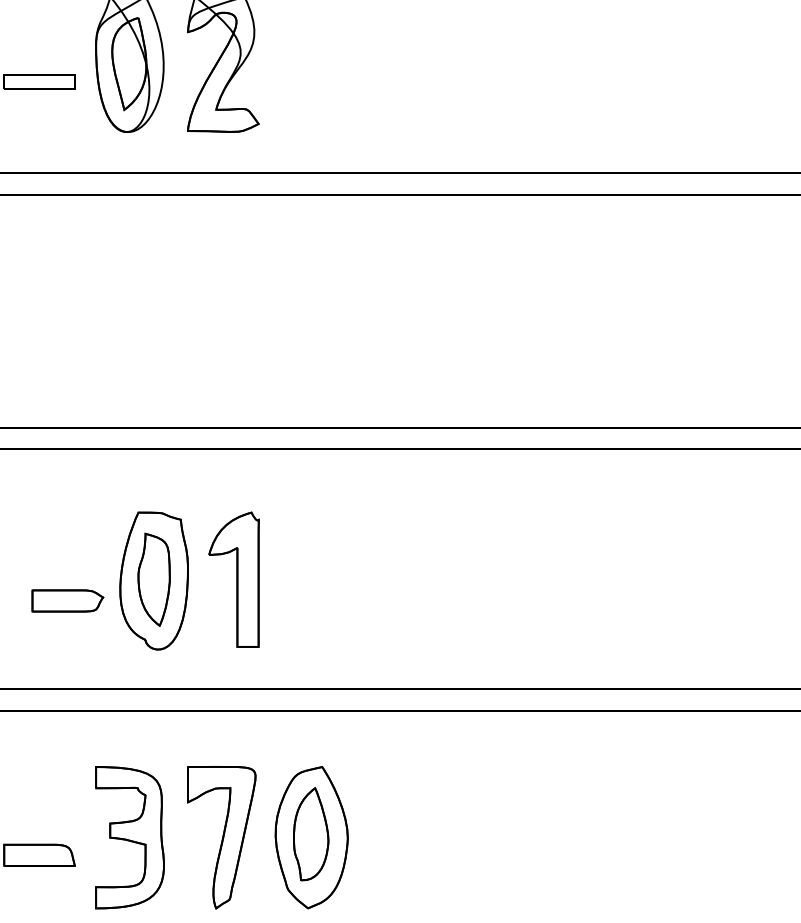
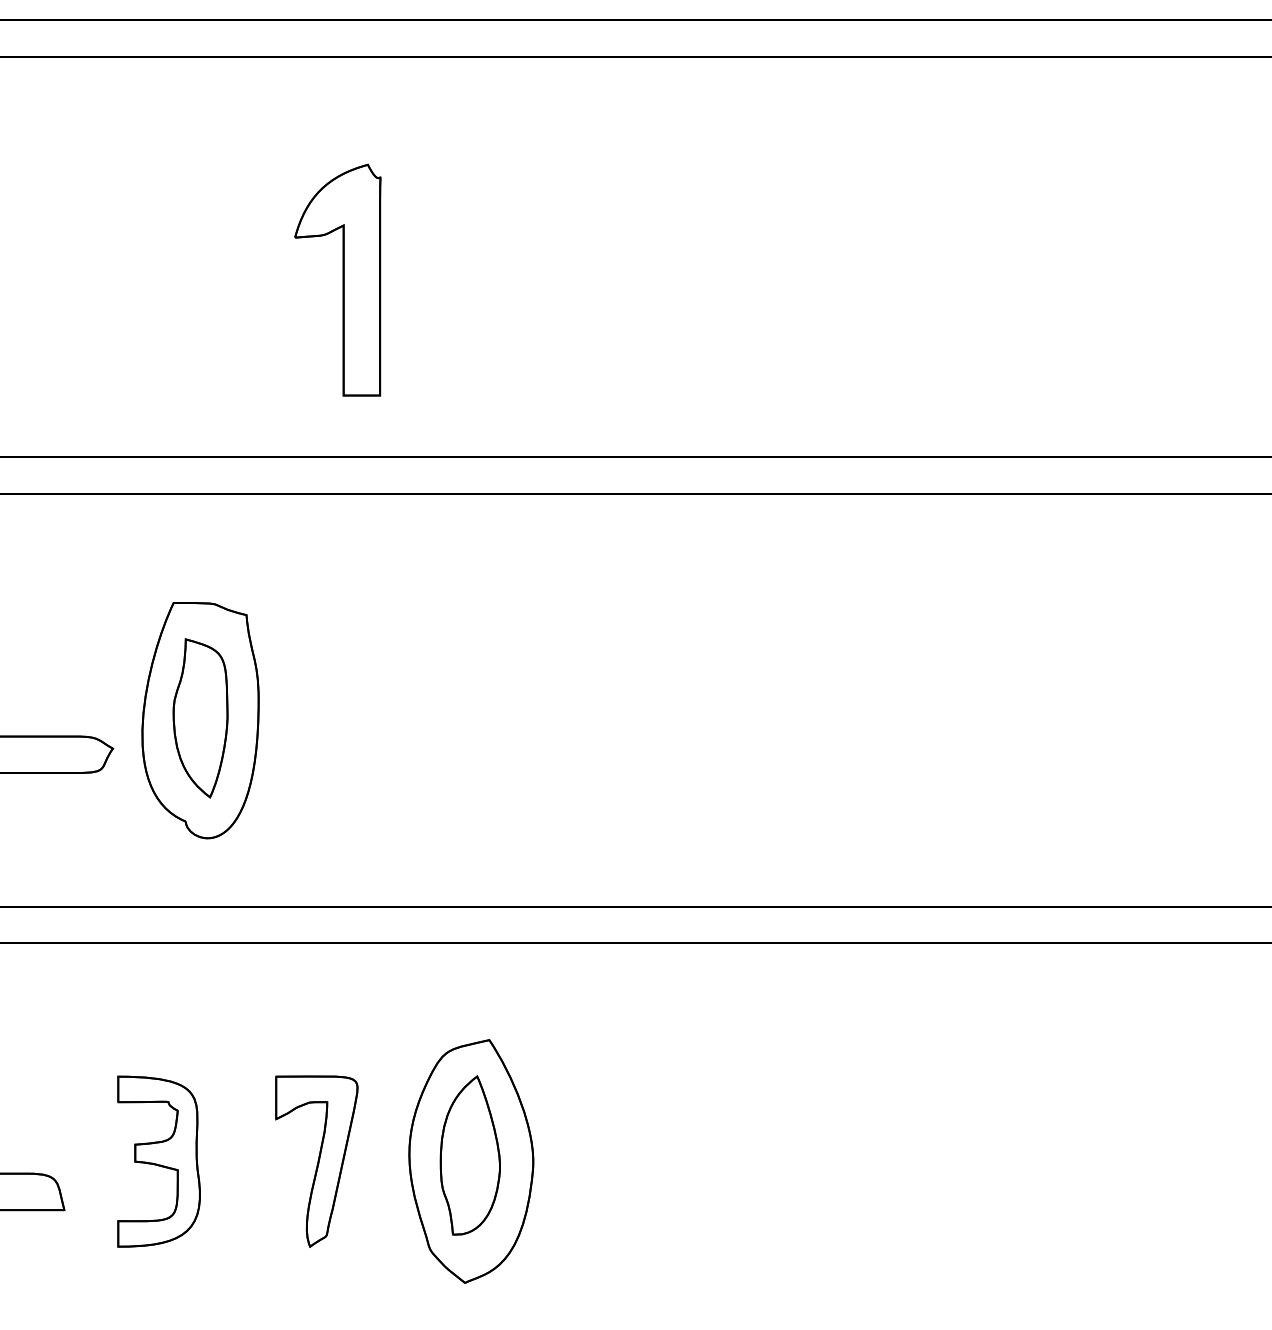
part: (233, 579) -> (336, 279), moved
part: (129, 837) -> (158, 1161), size x0.7
part: (221, 837) -> (316, 1161), size x0.7

